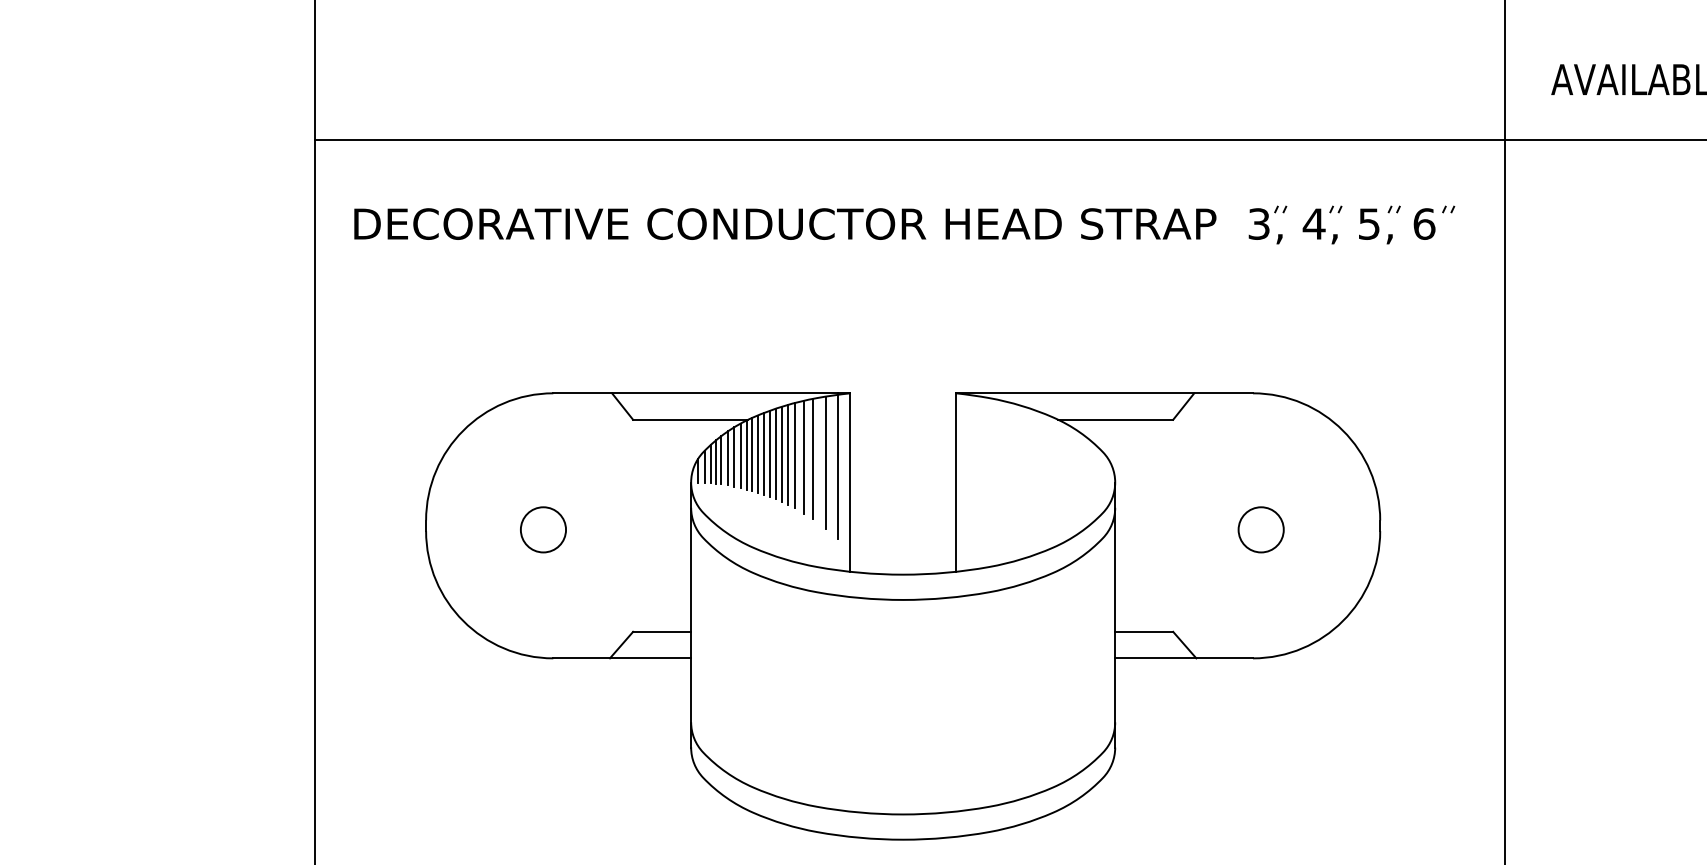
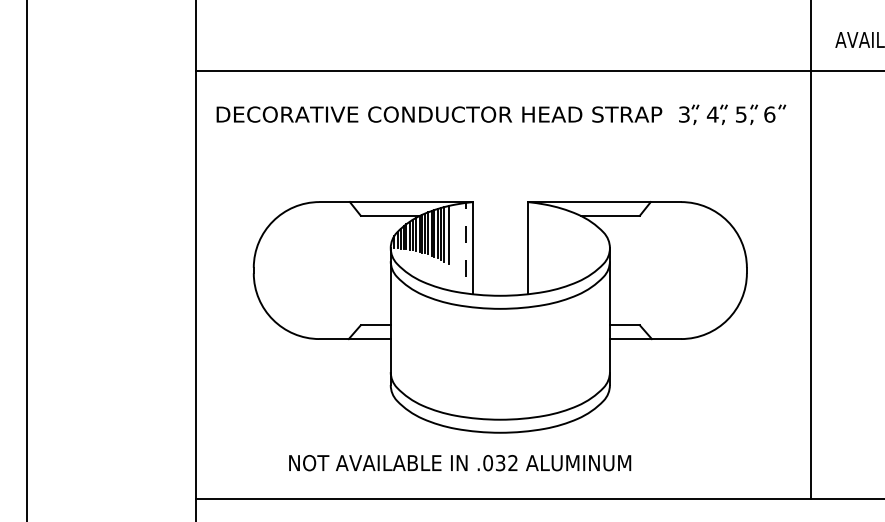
line: (812, 458) -> (453, 235), removed
line: (826, 461) -> (460, 237), removed
line: (837, 465) -> (466, 239), solid -> dashed
circle: (541, 529) -> (313, 272), removed
circle: (1259, 529) -> (684, 272), removed

